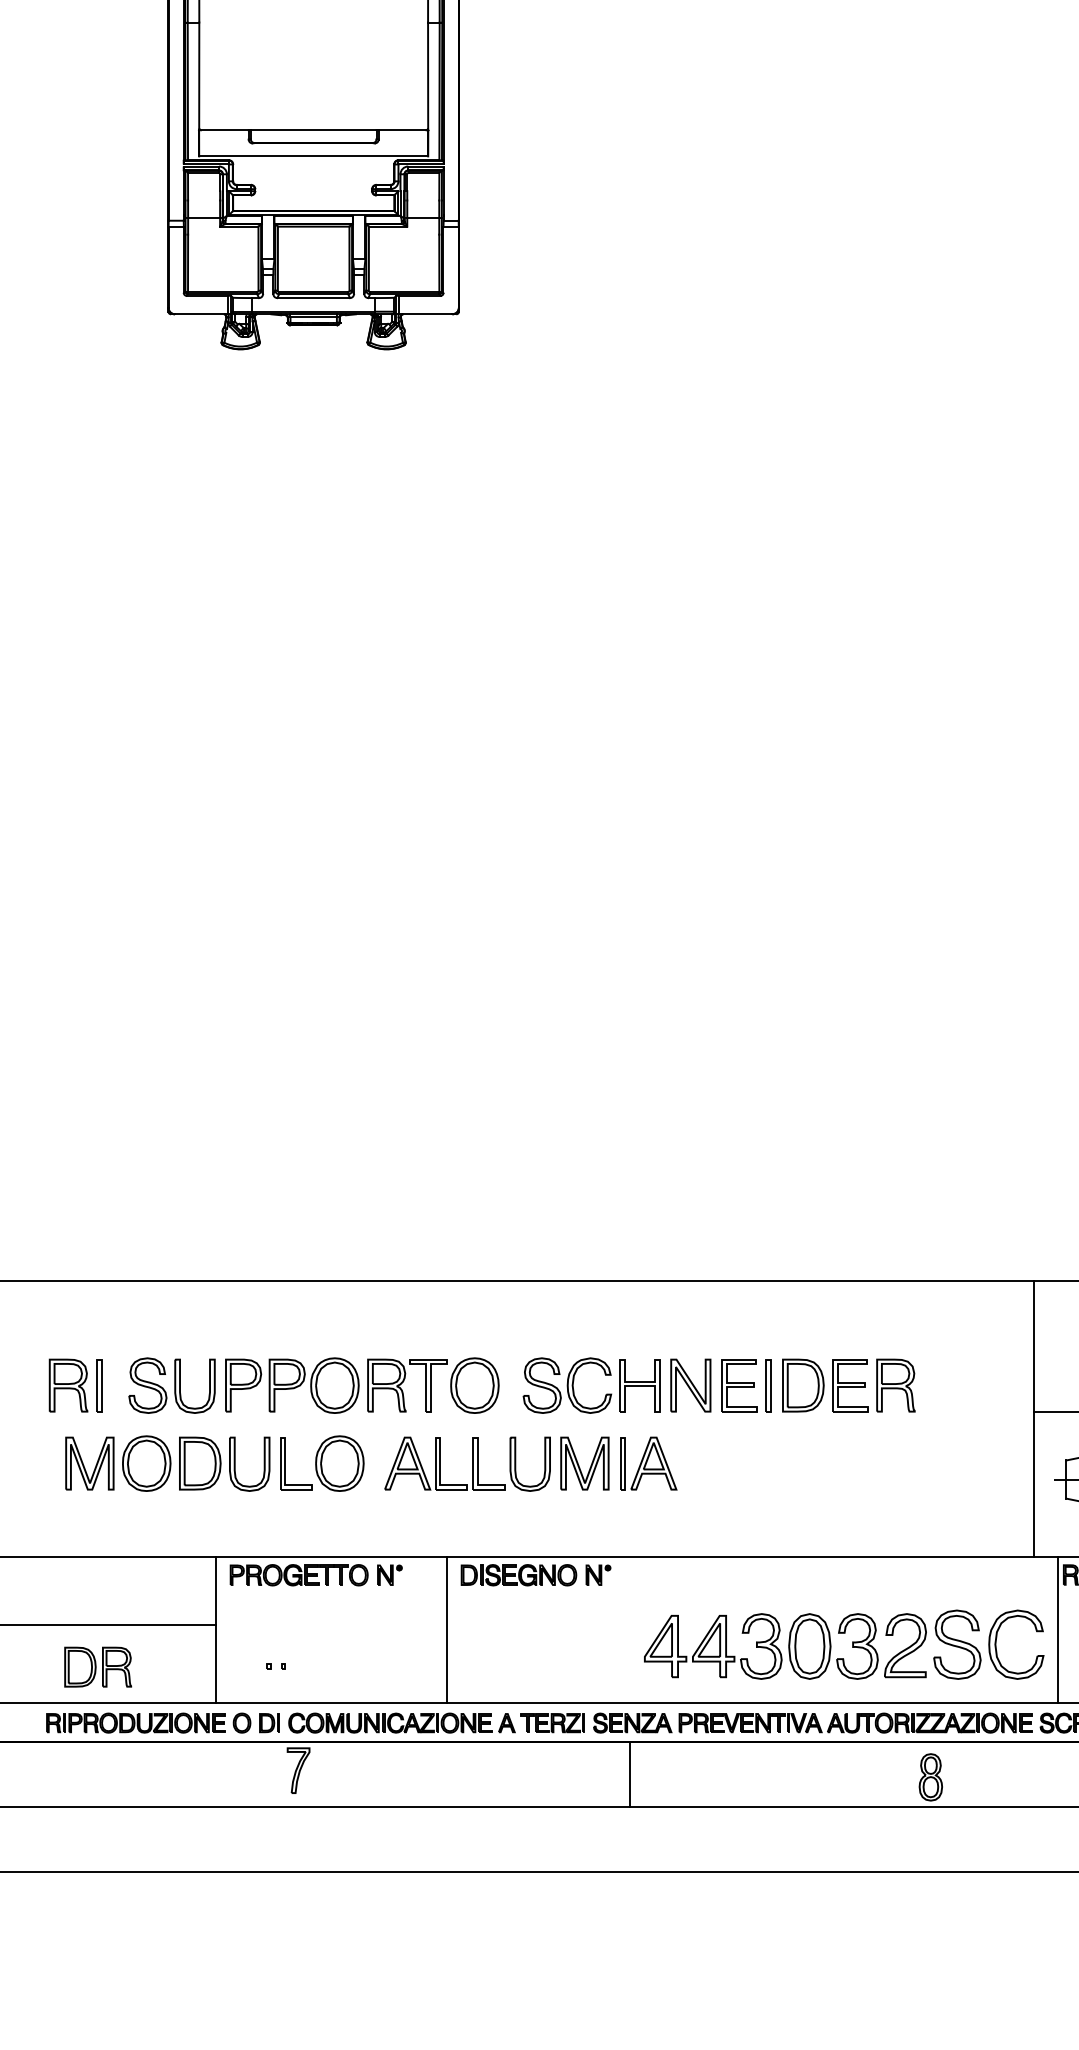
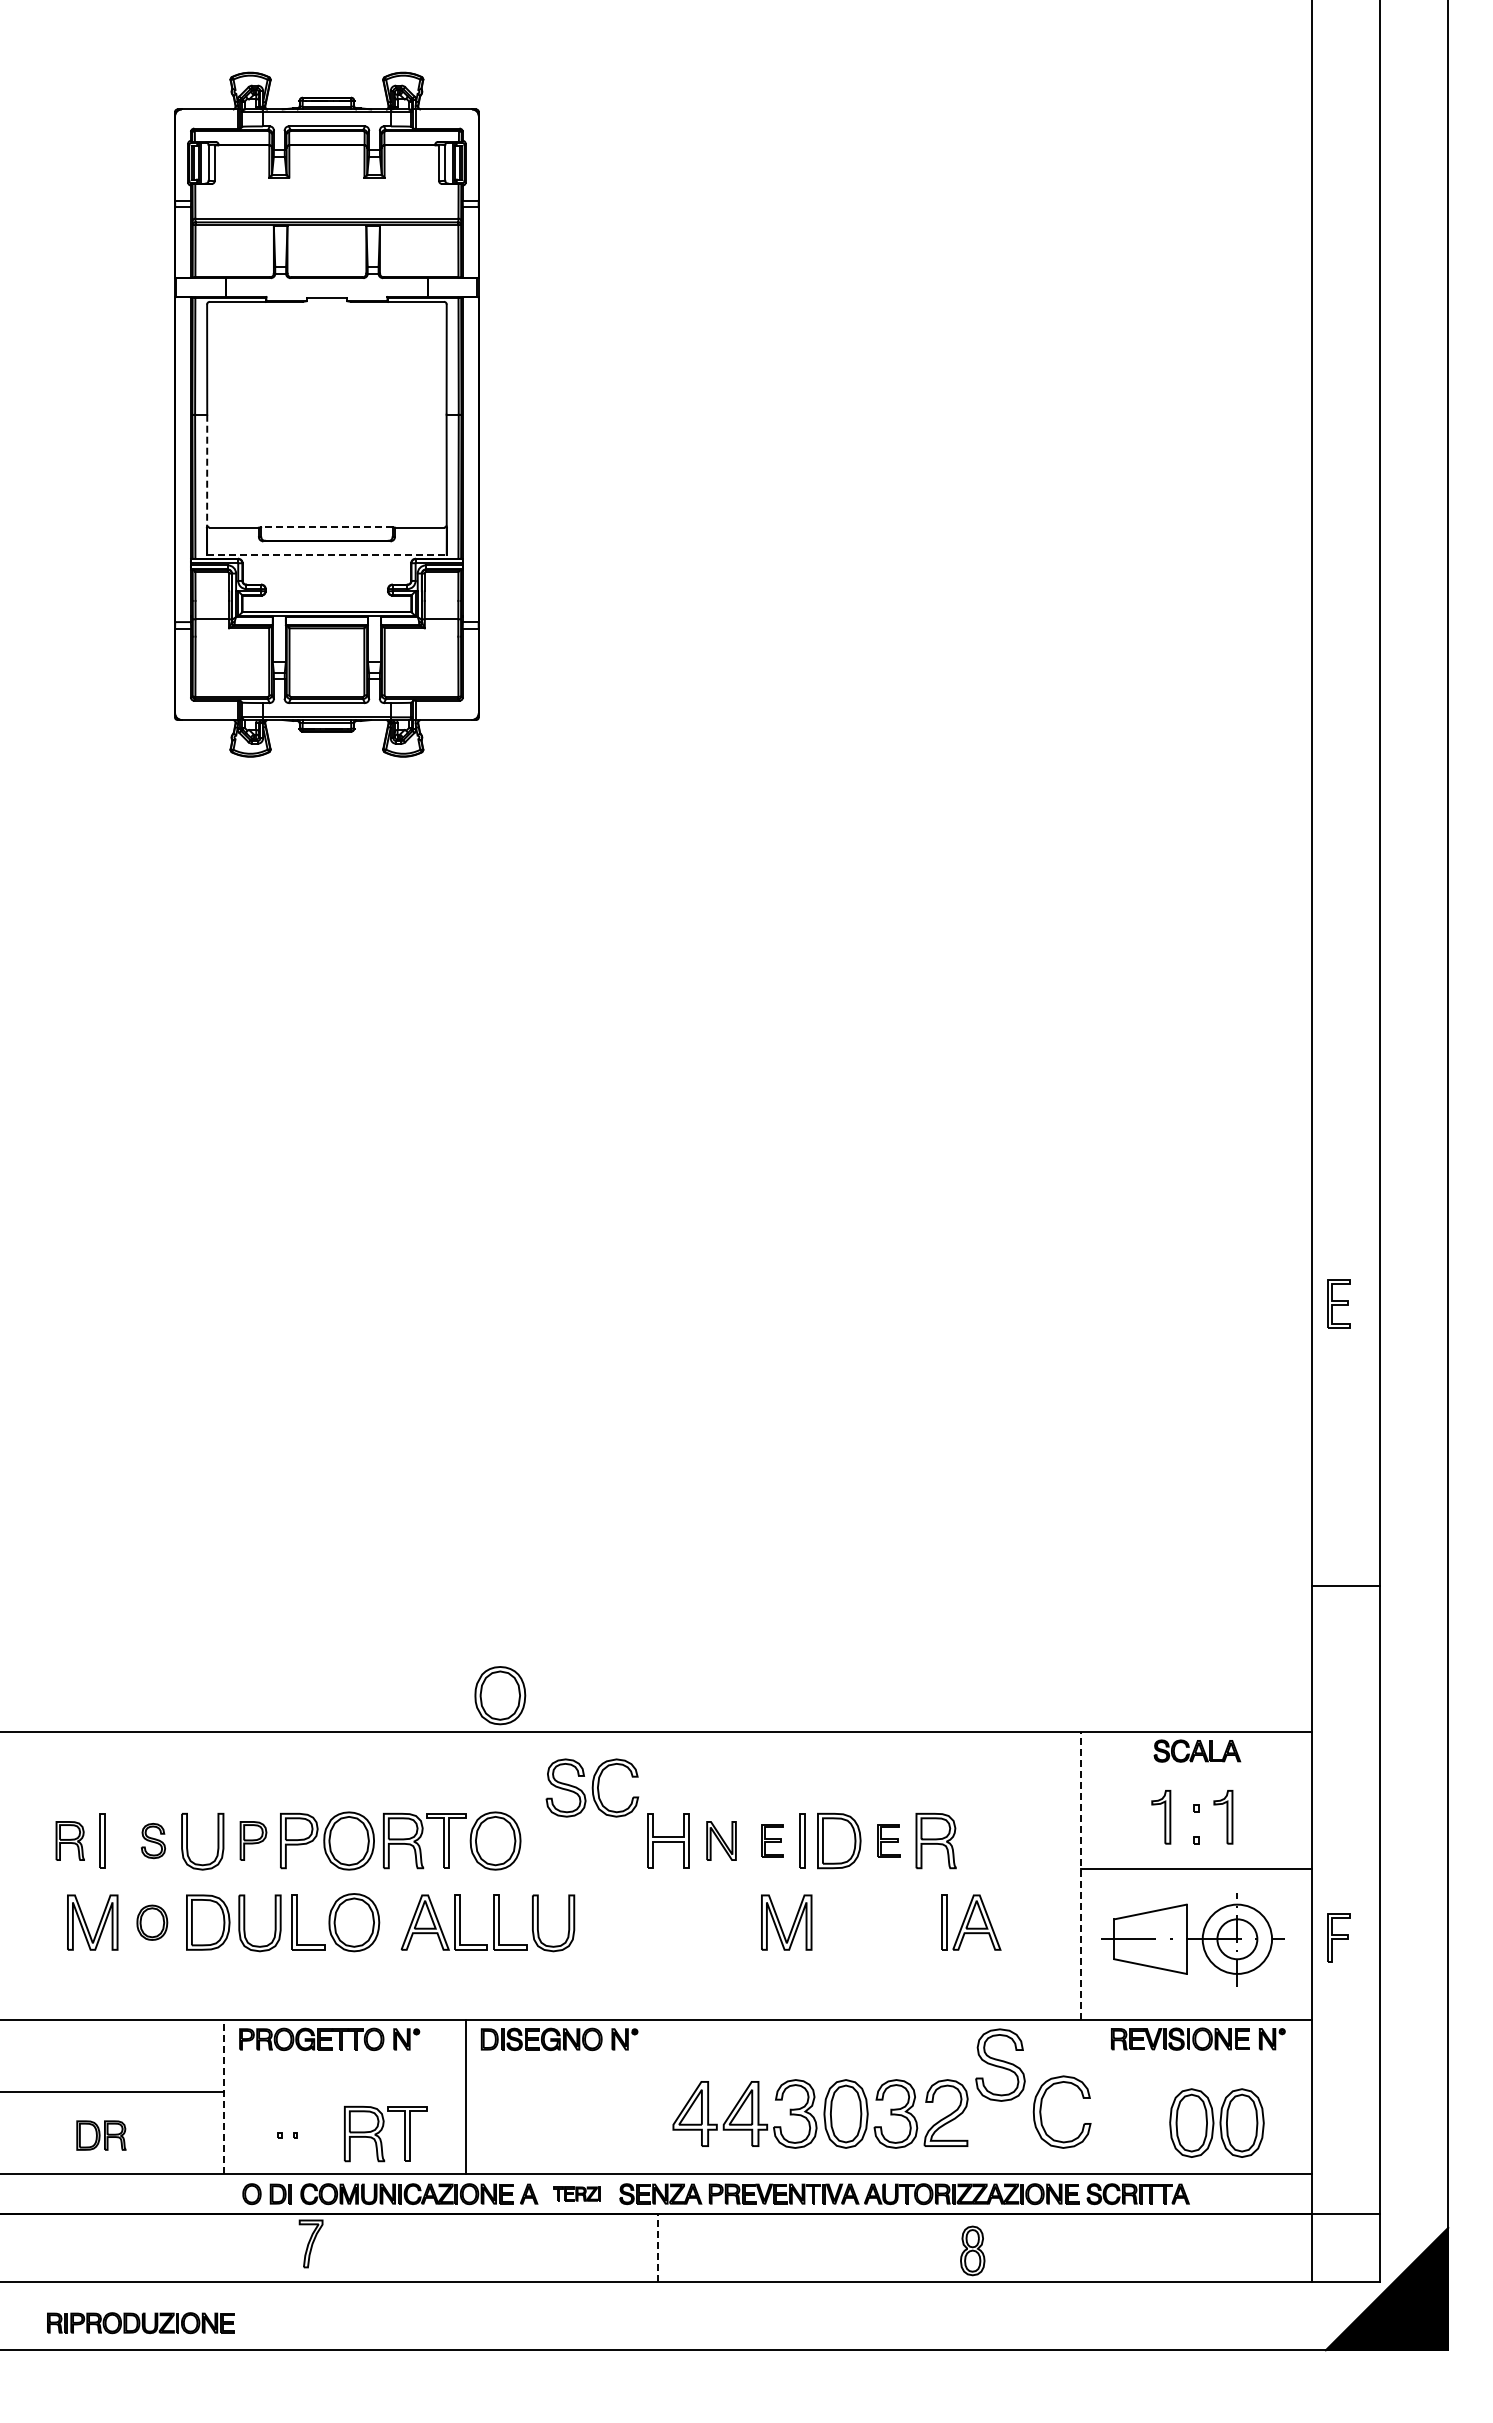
line: (199, 76) -> (207, 471), solid -> dashed
line: (313, 130) -> (326, 527), solid -> dashed
line: (313, 156) -> (326, 554), solid -> dashed
part: (479, 1246) -> (500, 1695), added
part: (67, 1385) -> (69, 1840), size x0.7
part: (147, 1385) -> (153, 1840), size x0.6
part: (243, 1385) -> (253, 1840), size x0.7
part: (567, 1385) -> (592, 1787), moved
part: (690, 1385) -> (721, 1840), size x0.7
part: (739, 1385) -> (772, 1840), size x0.6
part: (850, 1385) -> (888, 1840), size x0.6
line: (1034, 1418) -> (1081, 1875), solid -> dashed
part: (146, 1463) -> (152, 1922), size x0.6
part: (584, 1463) -> (786, 1922), moved
part: (648, 1463) -> (971, 1922), moved
line: (215, 1629) -> (224, 2096), solid -> dashed
line: (1057, 1629) -> (1105, 2096), removed
part: (957, 1644) -> (1000, 2064), moved
part: (369, 1665) -> (385, 2133), added
part: (98, 1667) -> (101, 2135), size x0.7
part: (552, 1722) -> (576, 2193), size x0.7
part: (135, 1723) -> (140, 2323), moved
line: (629, 1775) -> (657, 2248), solid -> dashed

